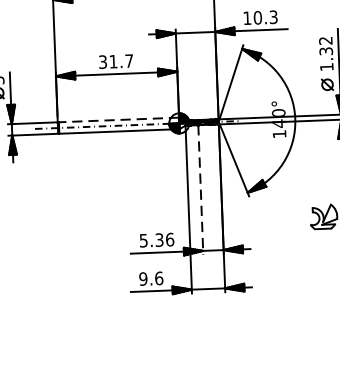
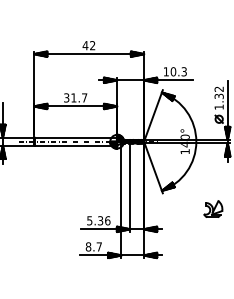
line: (118, 119) -> (75, 137), dashed -> solid
line: (201, 191) -> (130, 188), dashed -> solid
text: (150, 278) -> (93, 246), 9.6 -> 8.7

